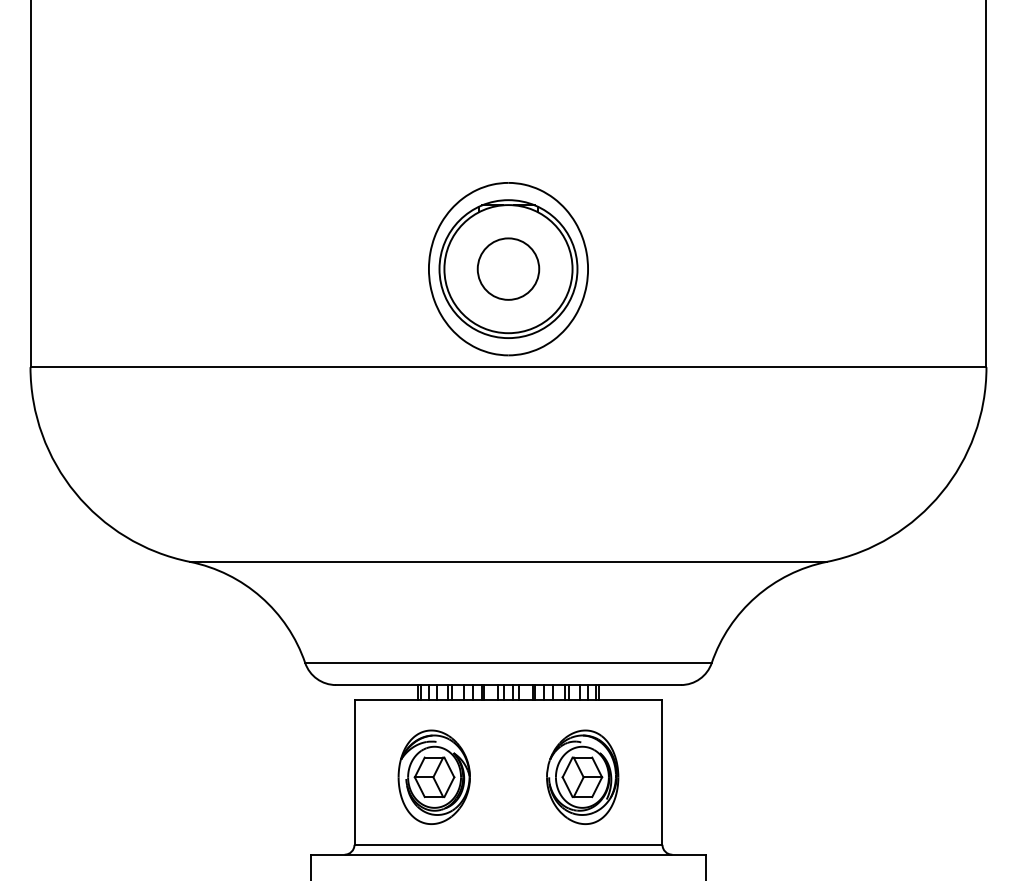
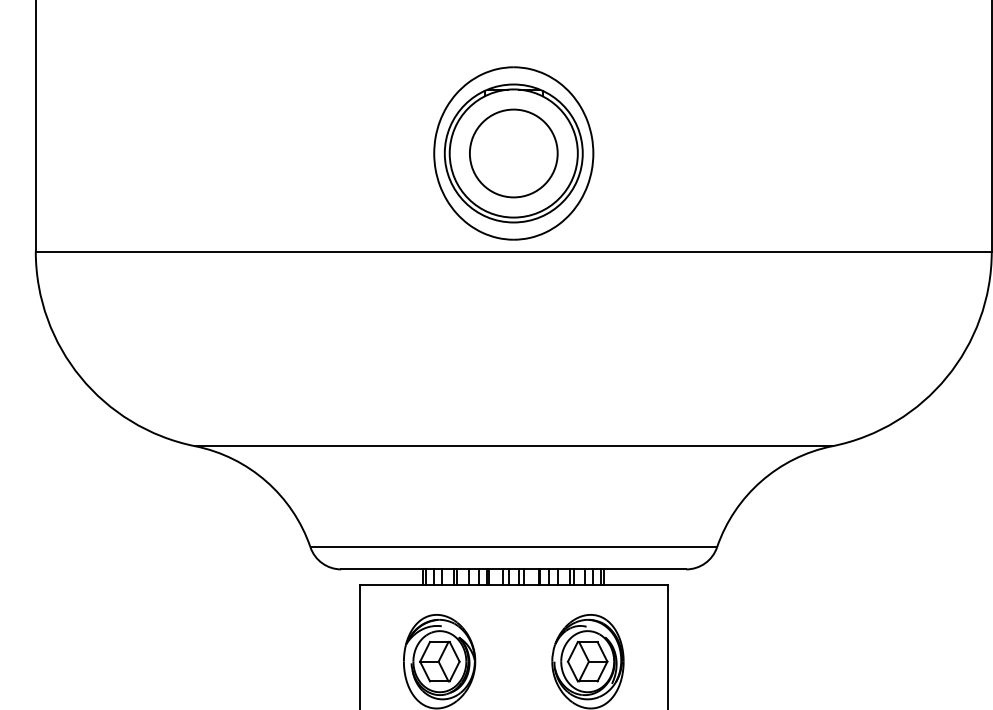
circle: (508, 269) -> (513, 153), size x1.43

